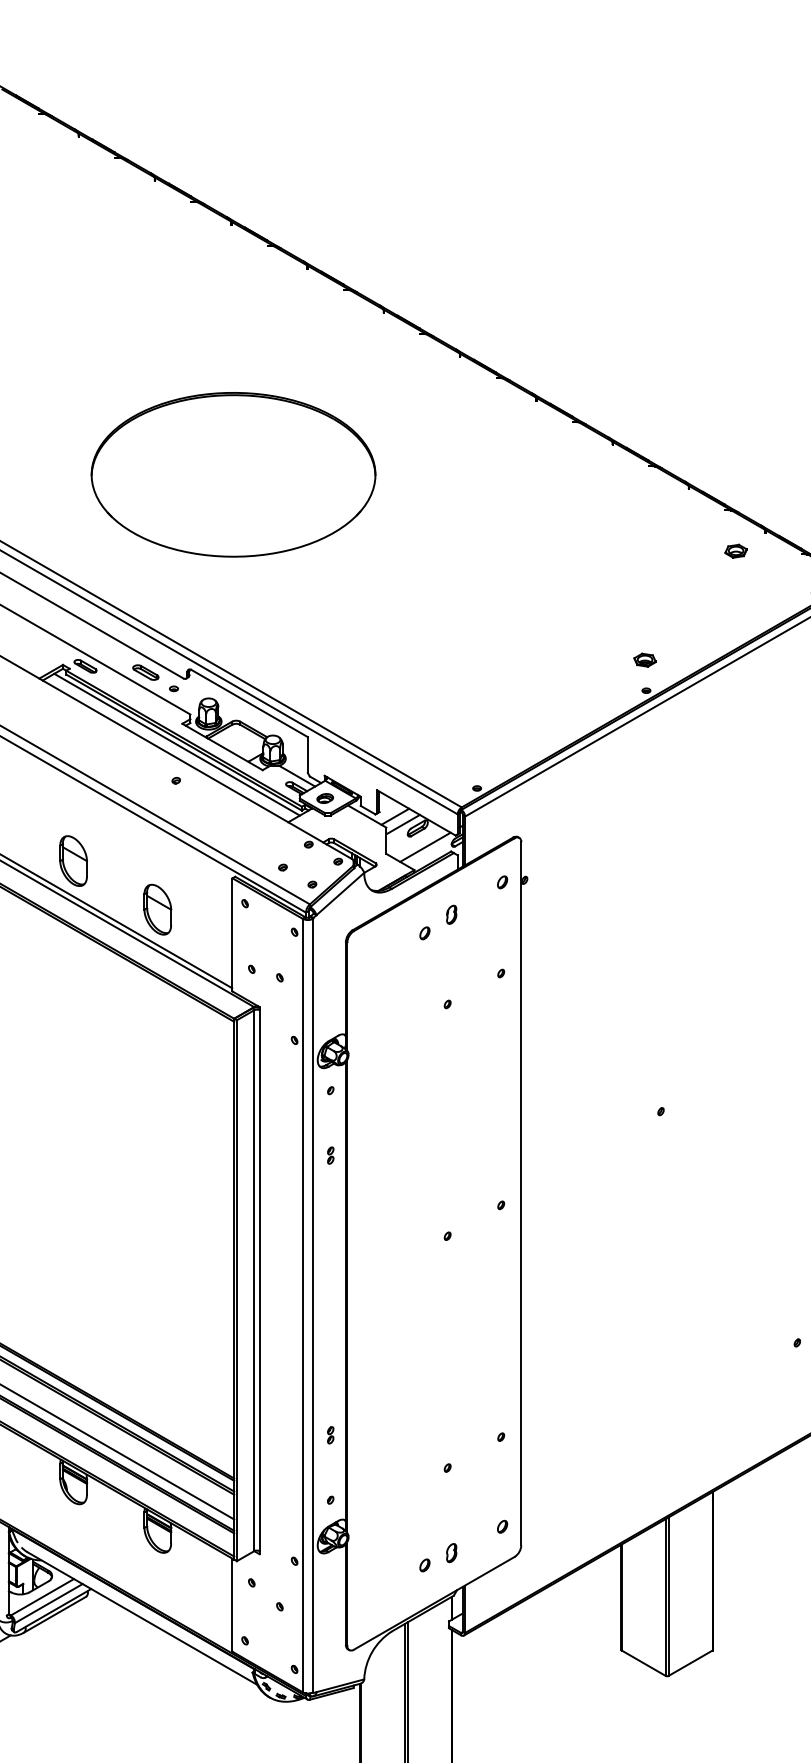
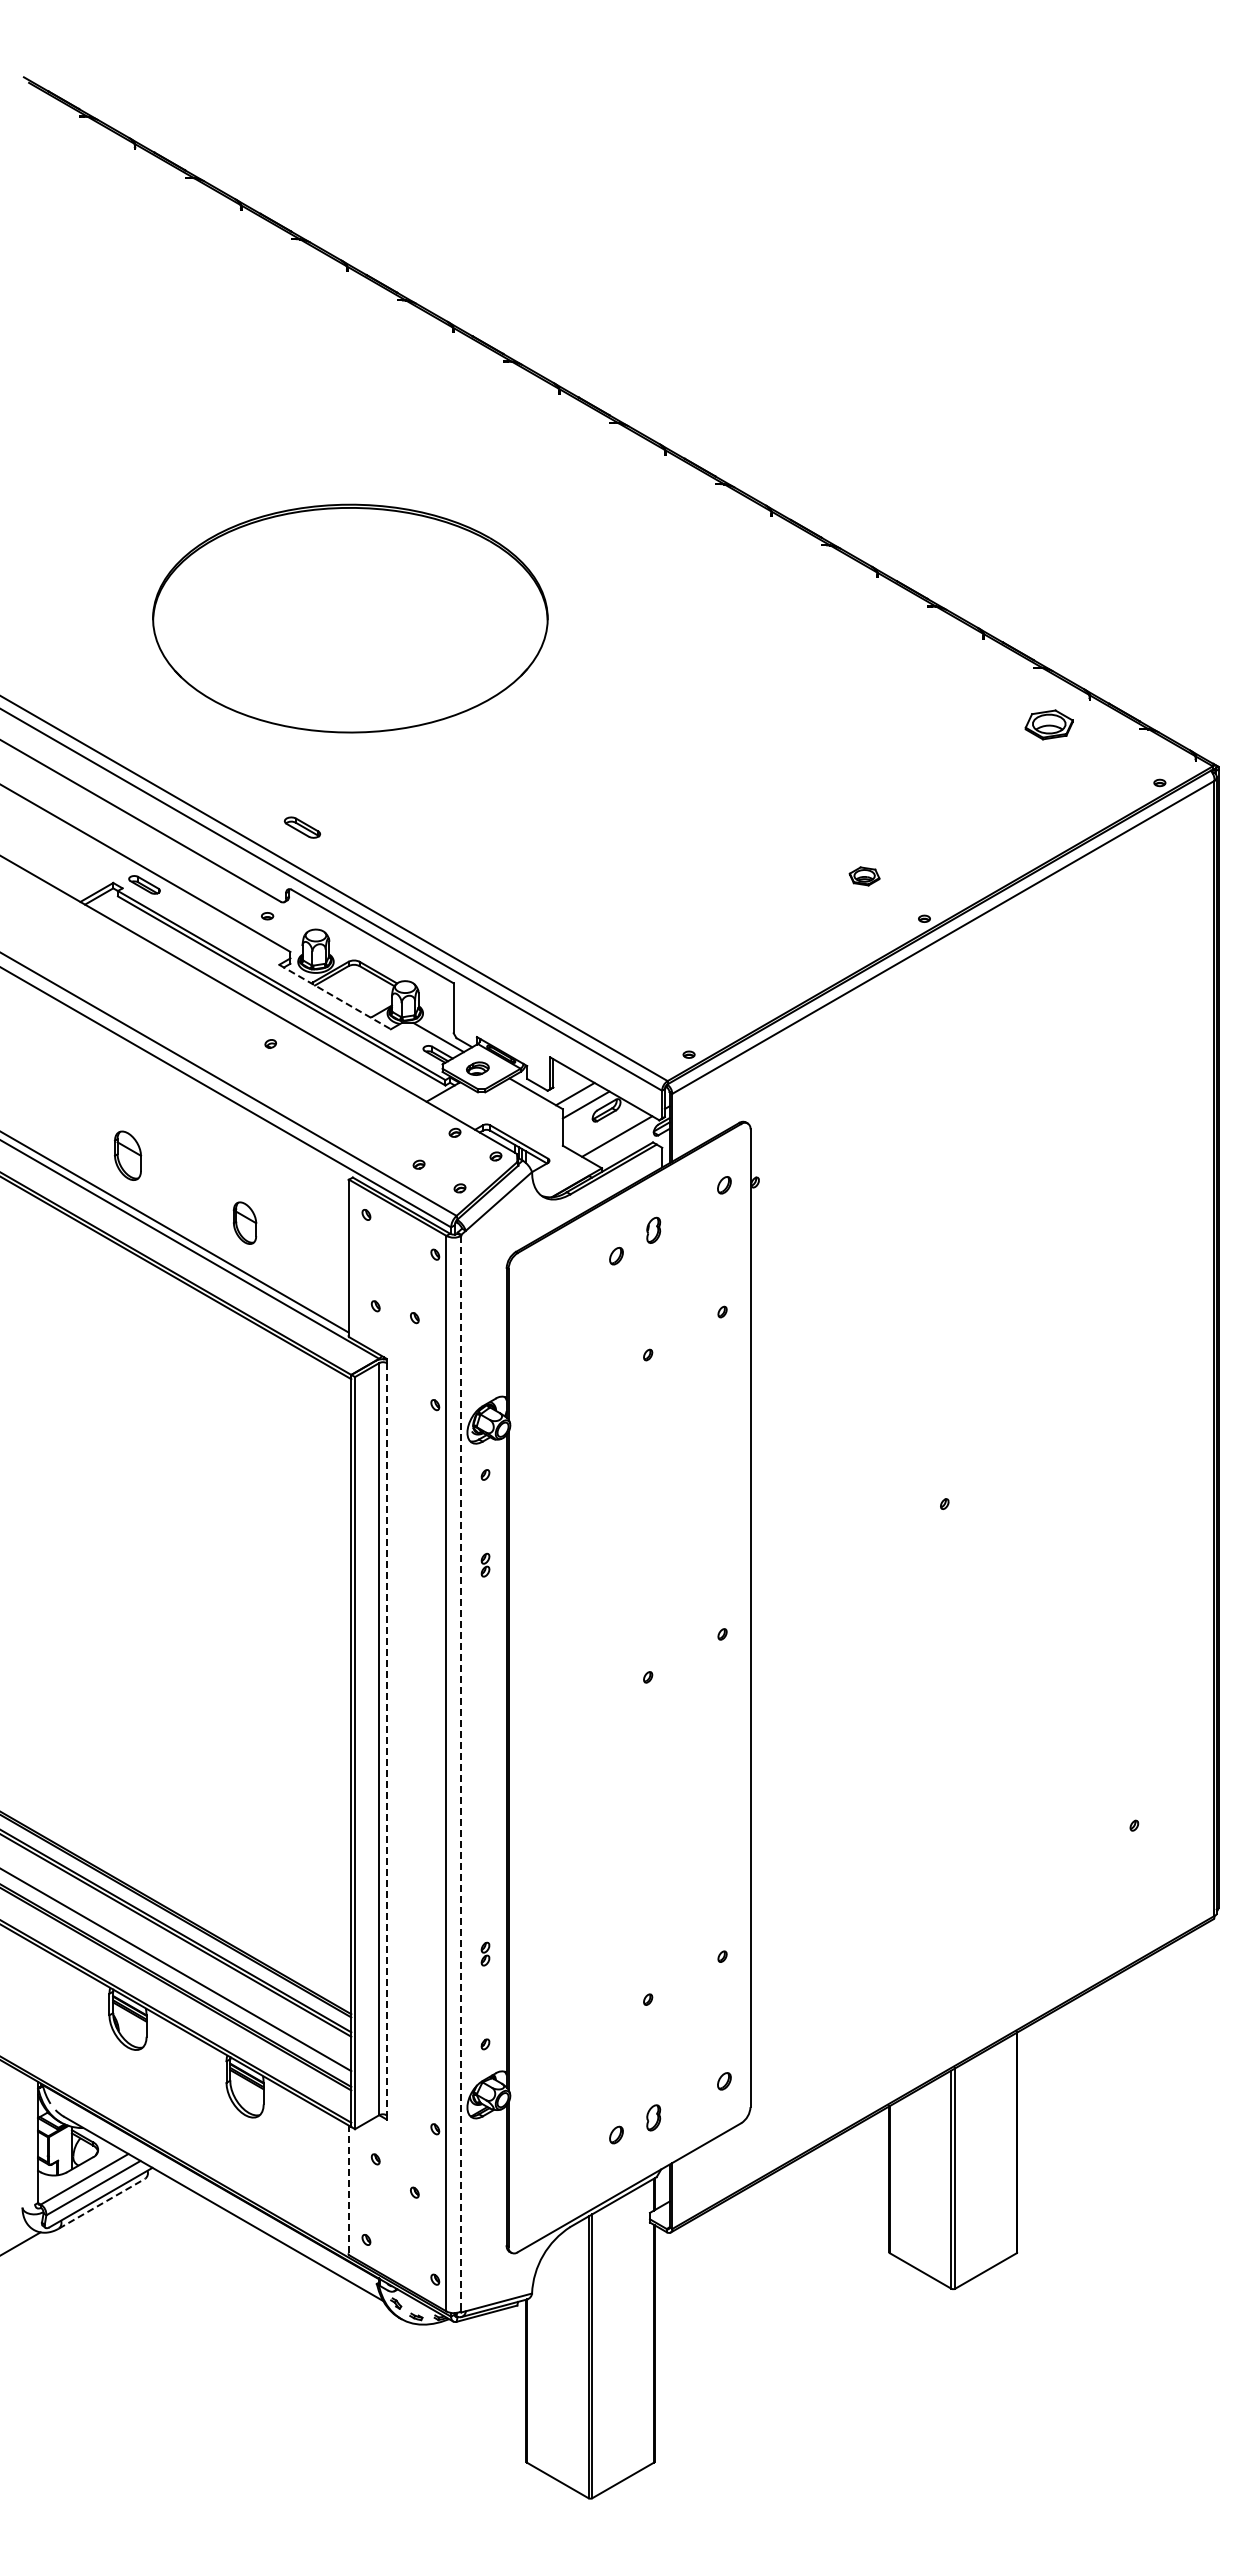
part: (735, 550) -> (1048, 724), size x1.6
part: (645, 660) -> (864, 876), moved
part: (145, 672) -> (302, 827), moved
line: (176, 744) -> (271, 993), removed
line: (222, 747) -> (335, 997), solid -> dashed
part: (73, 860) -> (127, 1155), size x0.7
part: (157, 909) -> (244, 1222), size x0.6
line: (259, 1280) -> (386, 1739), solid -> dashed
line: (313, 1305) -> (461, 1773), solid -> dashed
line: (232, 1605) -> (348, 2190), solid -> dashed
line: (55, 1614) -> (102, 2203), solid -> dashed

